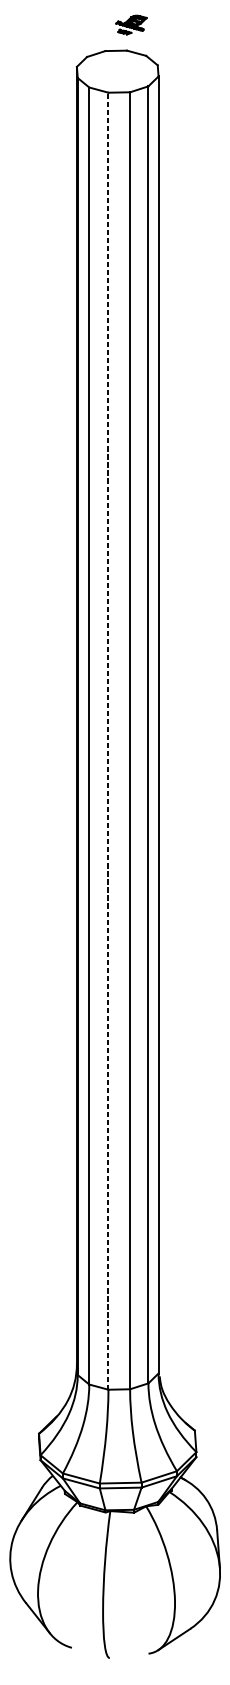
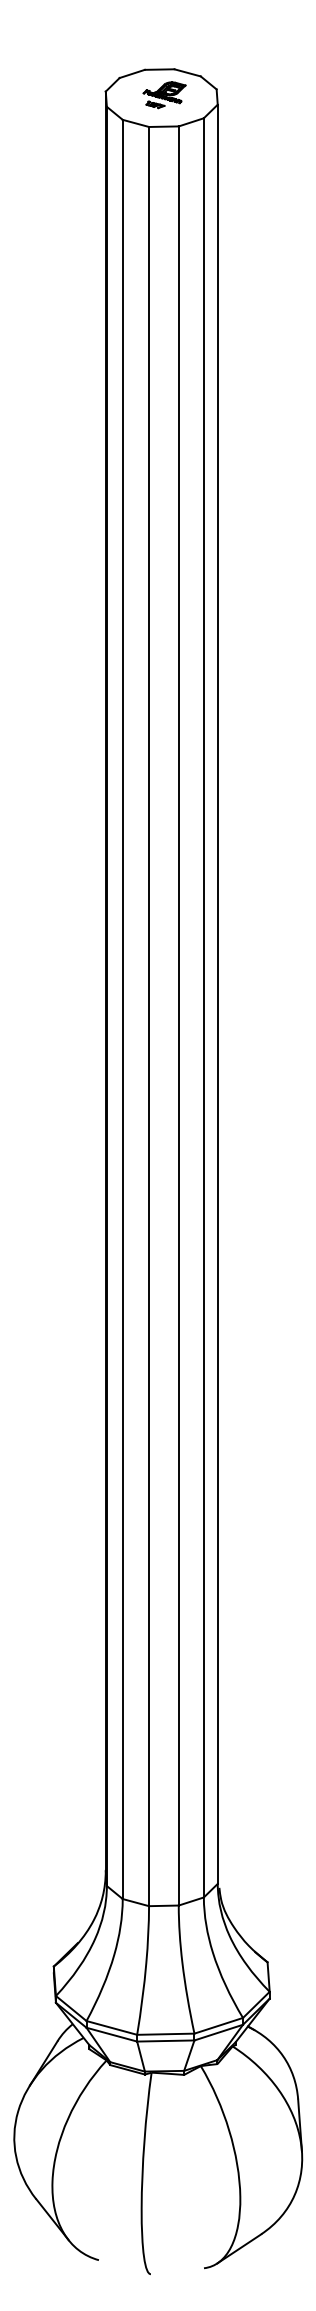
part: (131, 25) -> (164, 95), moved
line: (108, 741) -> (149, 1016), dashed -> solid

